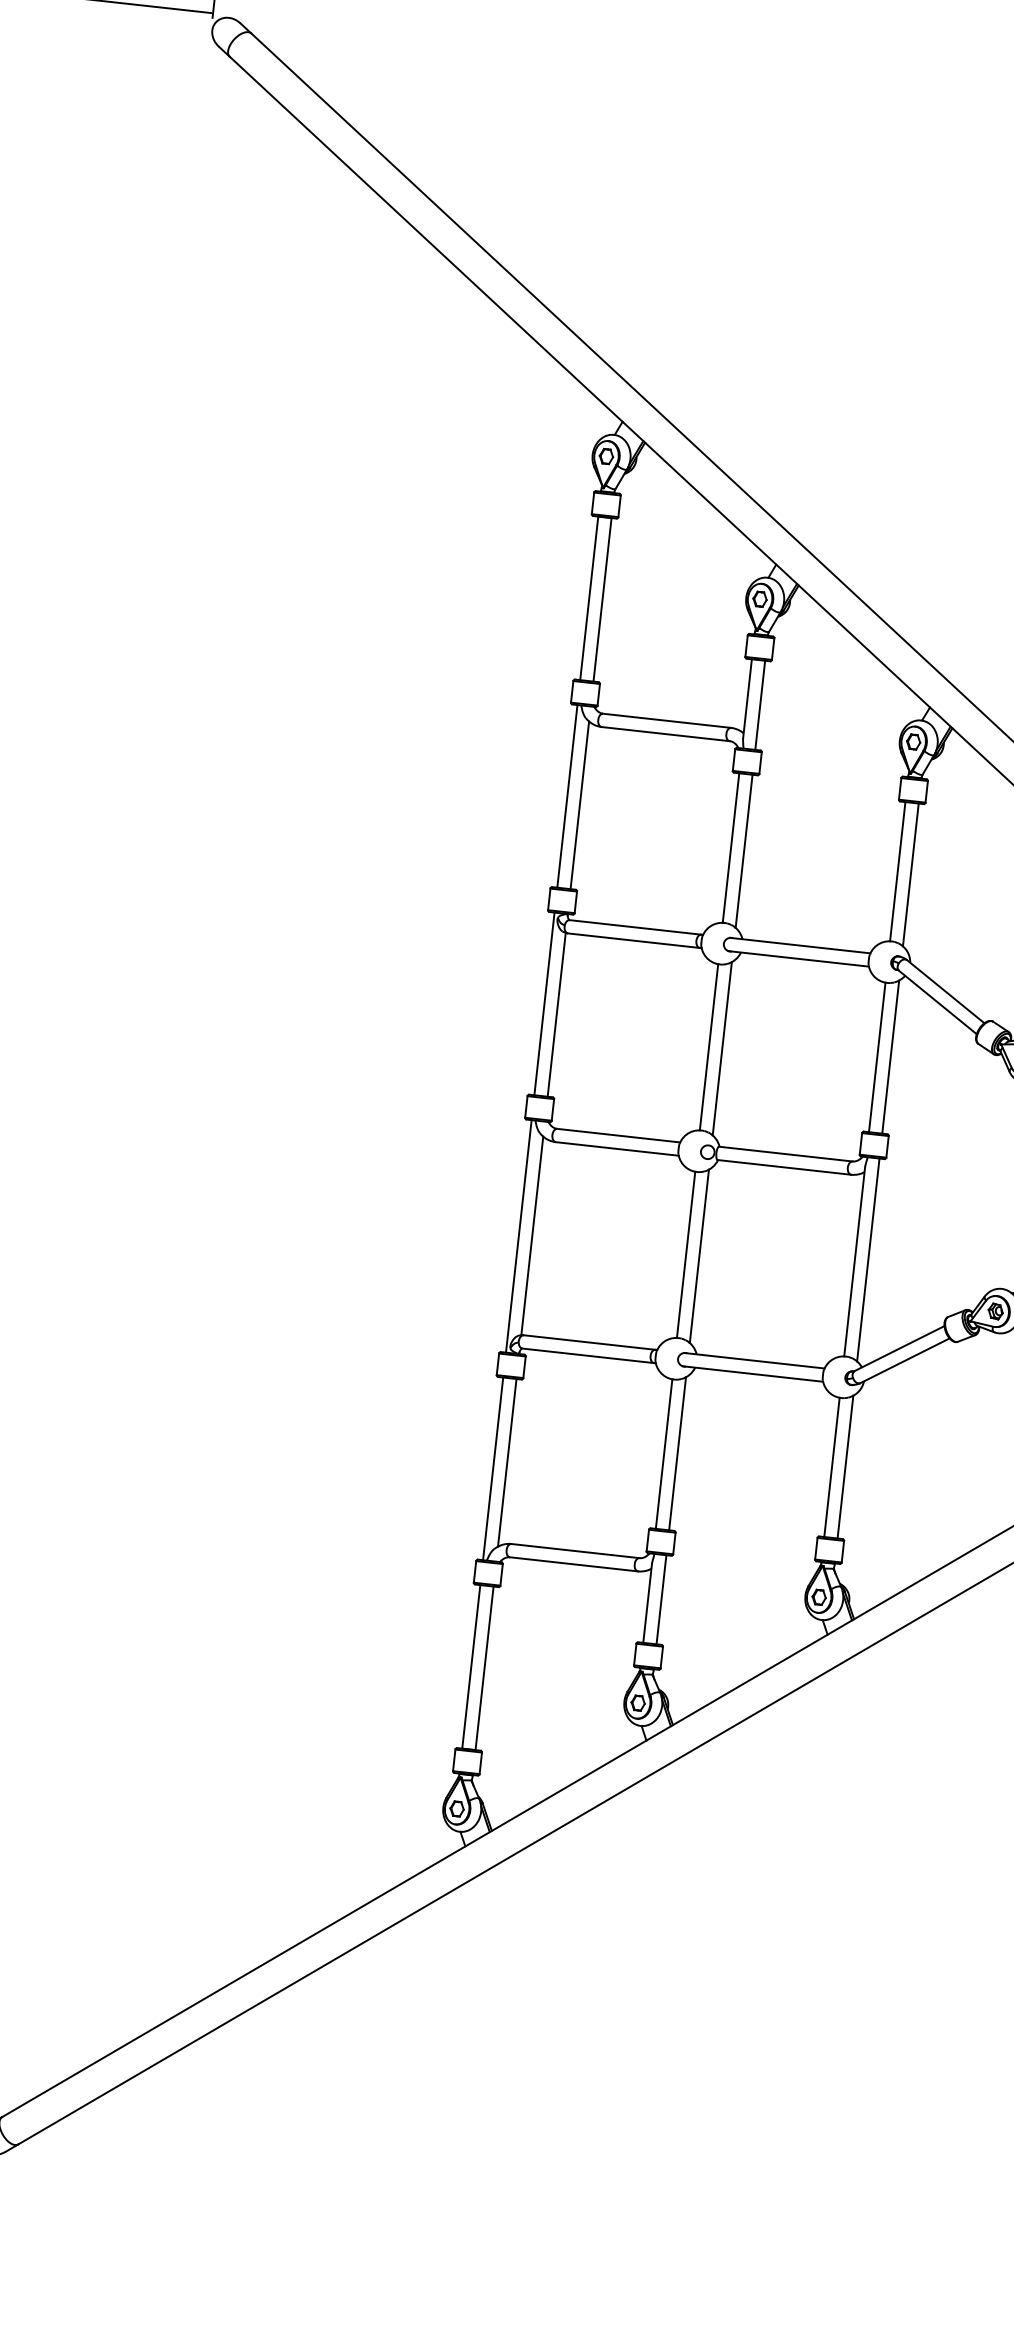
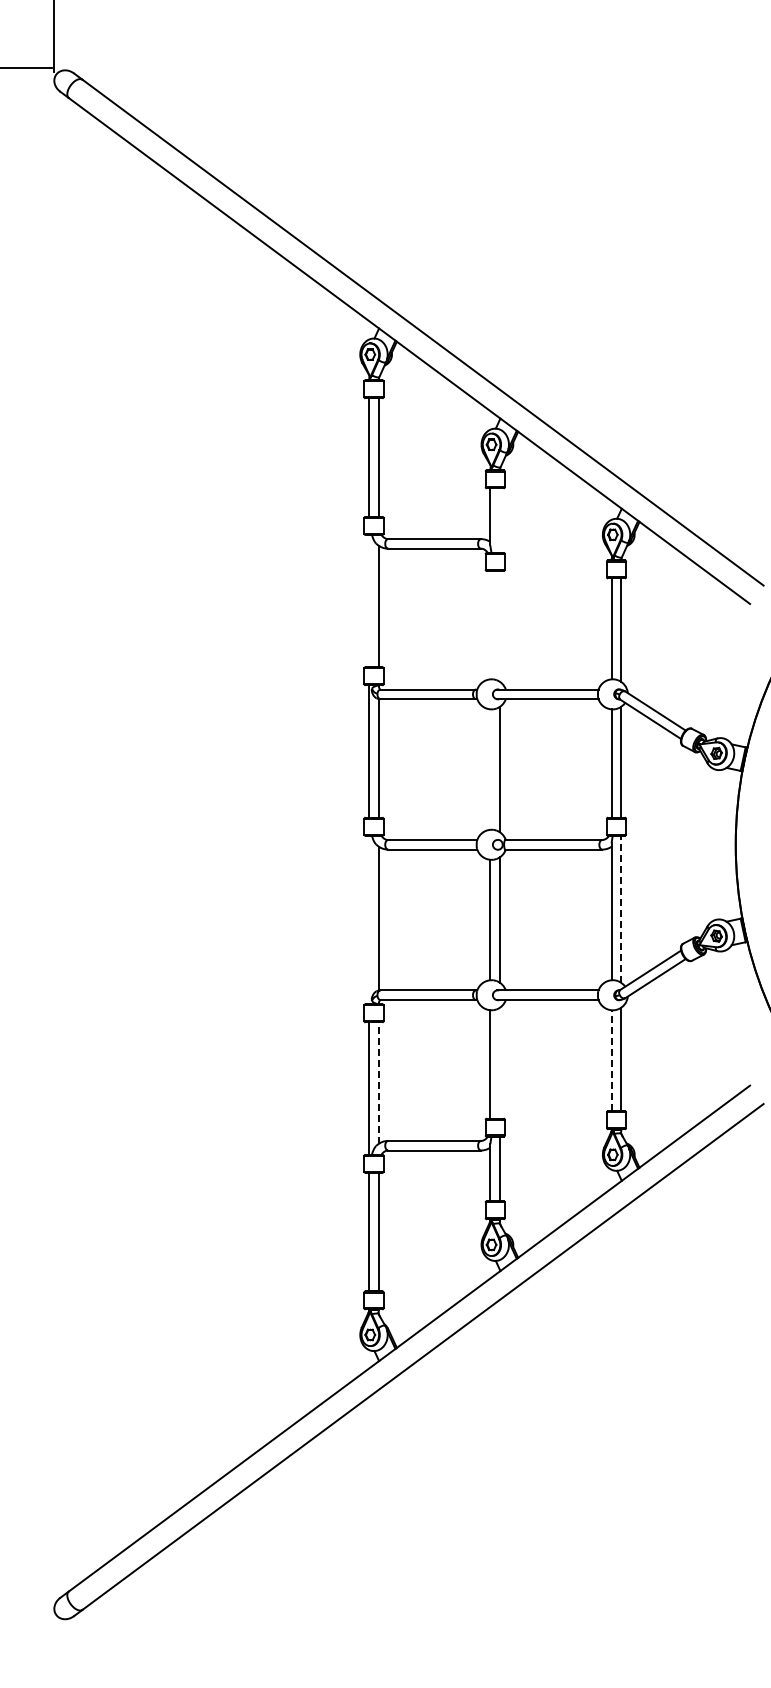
line: (760, 705) -> (500, 520), removed
line: (567, 795) -> (369, 600), removed
line: (731, 847) -> (490, 624), removed
line: (744, 850) -> (500, 625), removed
line: (709, 1047) -> (490, 769), removed
line: (519, 1235) -> (369, 919), removed
line: (868, 1260) -> (621, 909), solid -> dashed
line: (678, 1452) -> (500, 1062), removed
line: (506, 1463) -> (378, 1083), solid -> dashed
line: (831, 1467) -> (611, 1060), solid -> dashed

